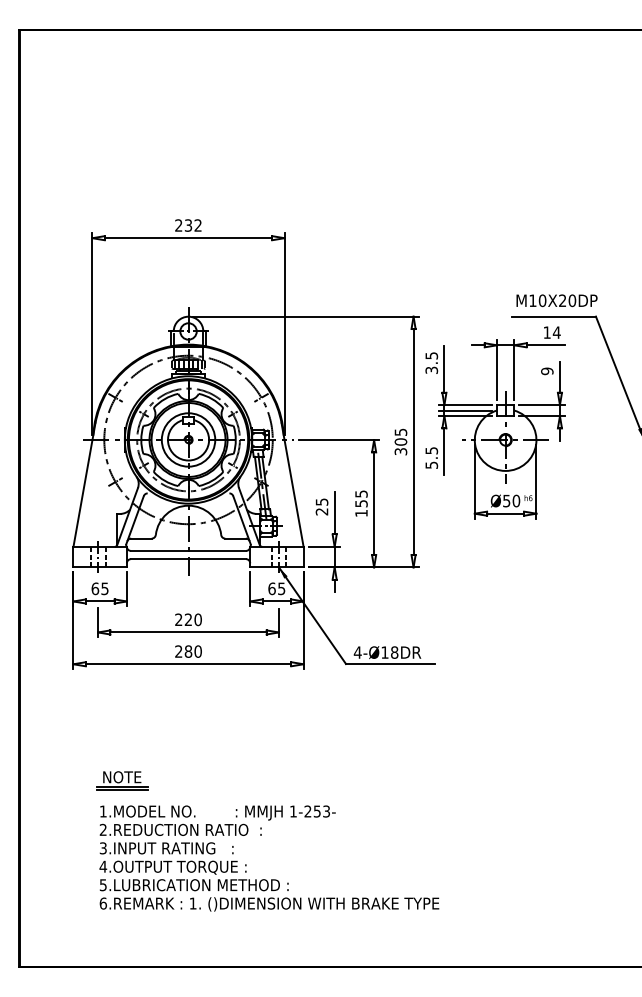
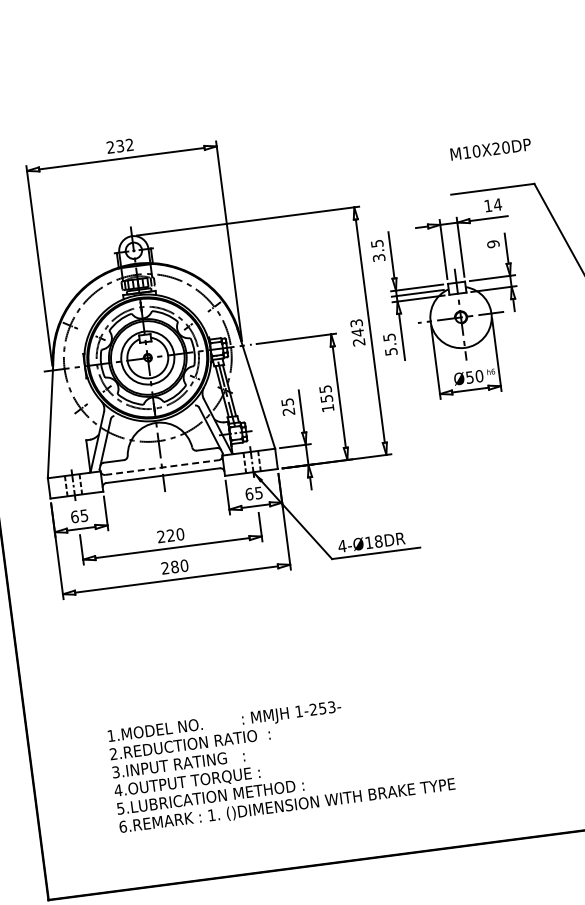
text: (556, 300) -> (490, 149), moved
text: (400, 441) -> (357, 332), 305 -> 243
line: (188, 550) -> (161, 467), solid -> dashed
part: (122, 780) -> (126, 702), removed

